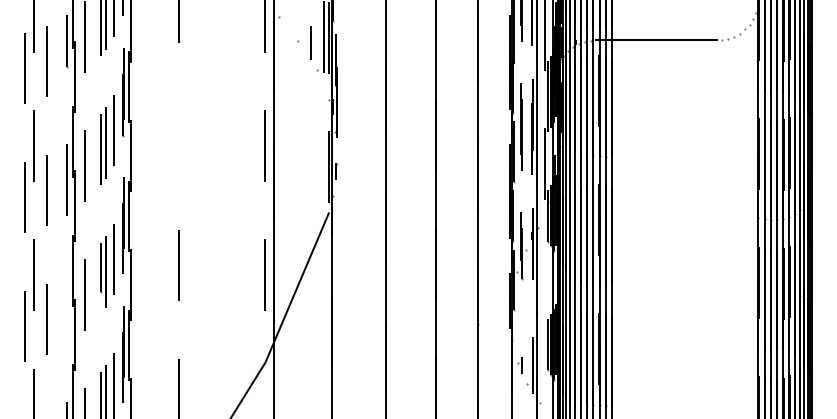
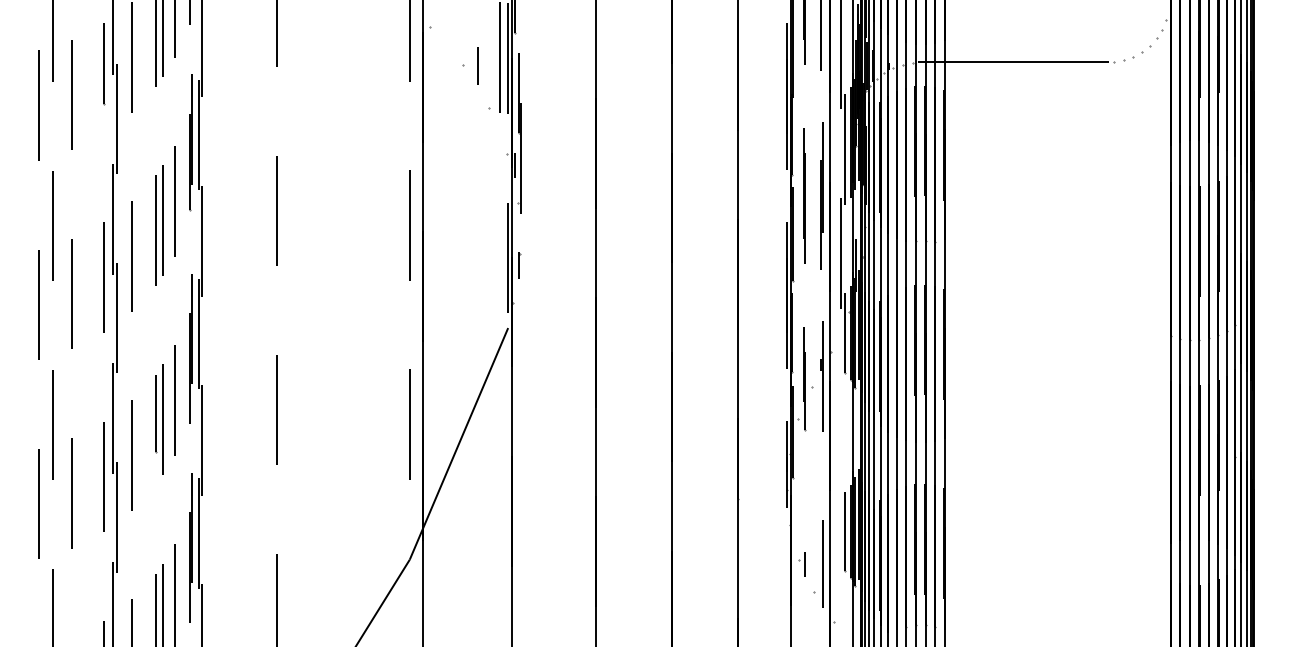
part: (304, 42) -> (470, 65), size x0.71
line: (178, 136) -> (275, 210), added
line: (67, 308) -> (104, 476), added

